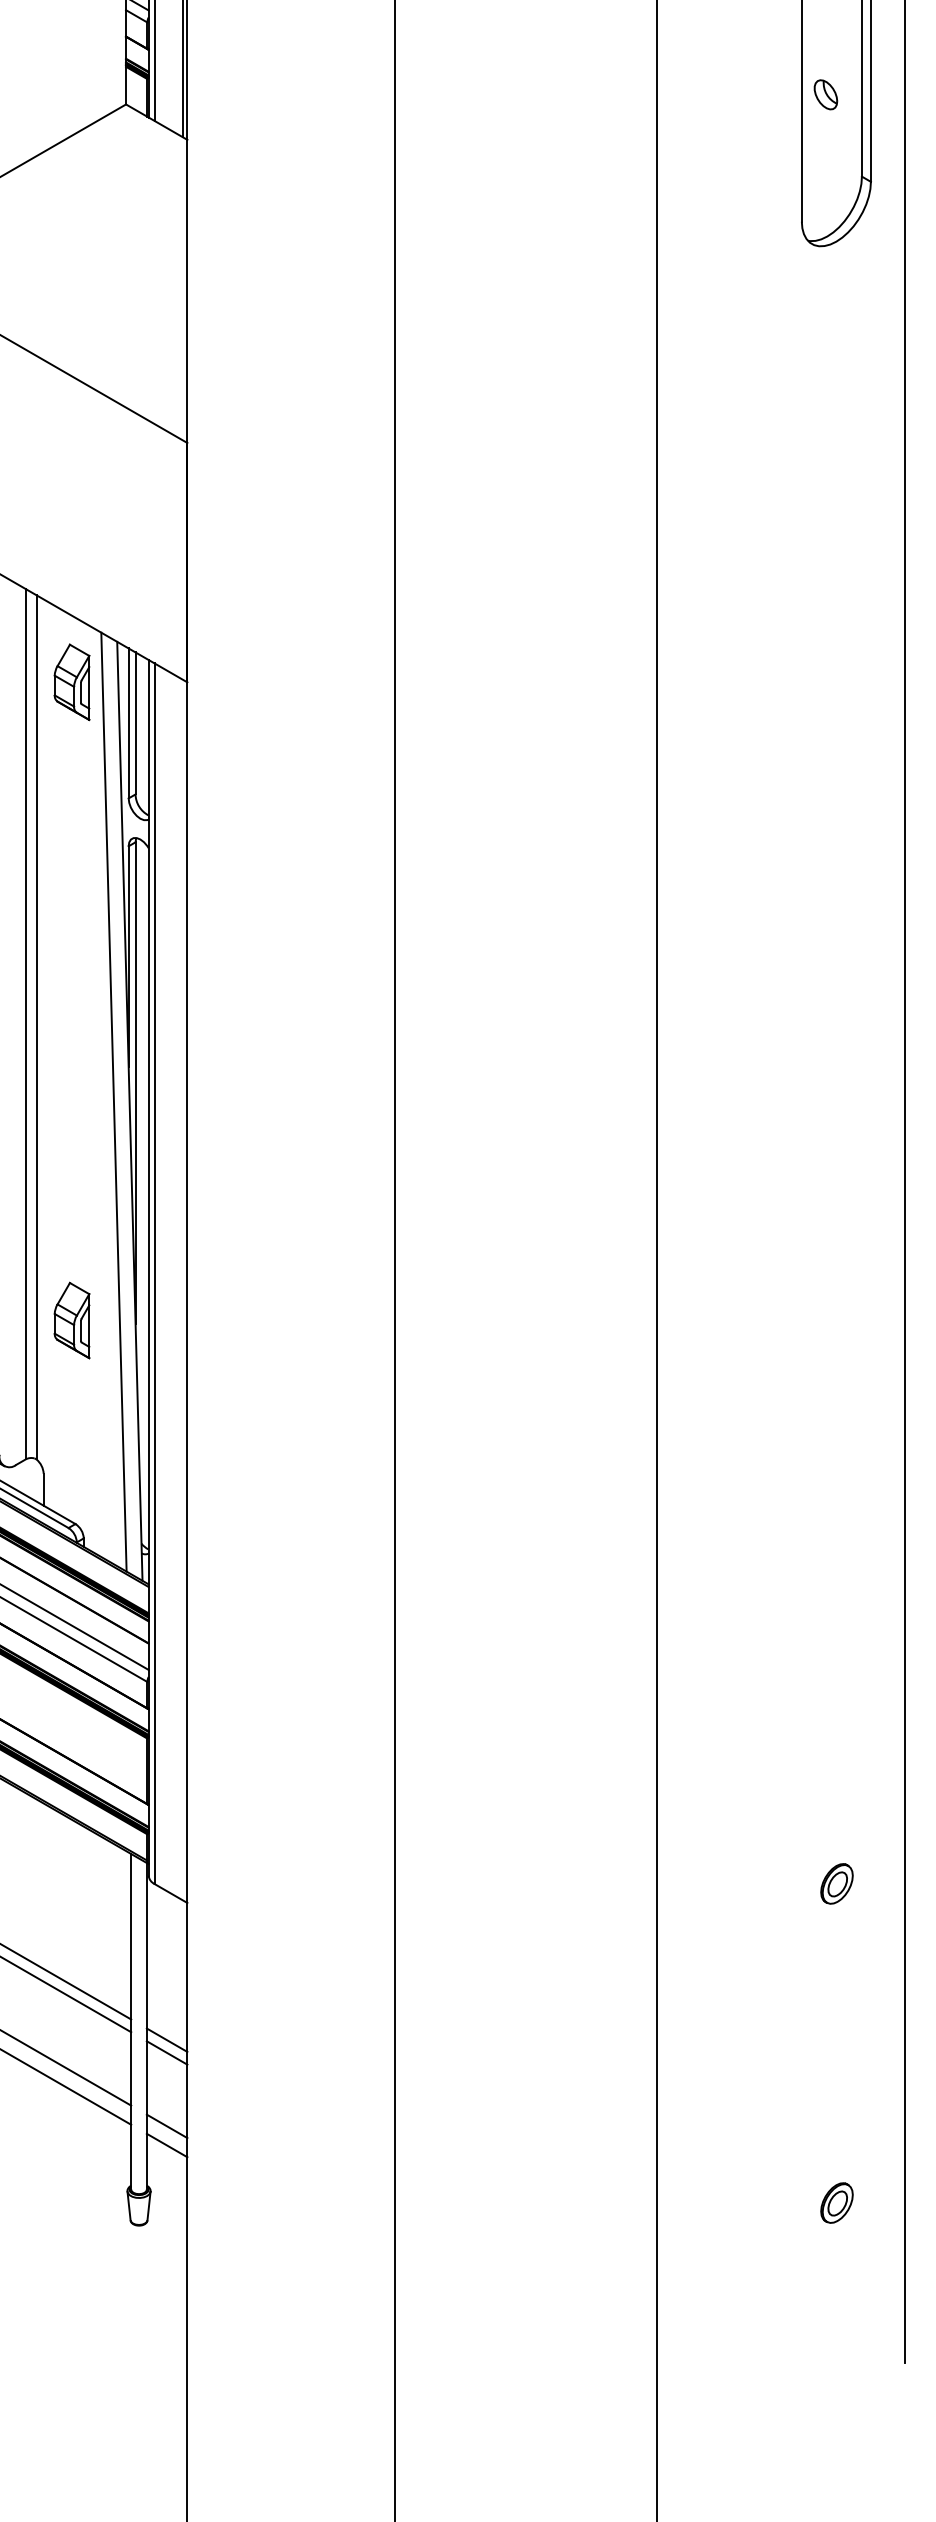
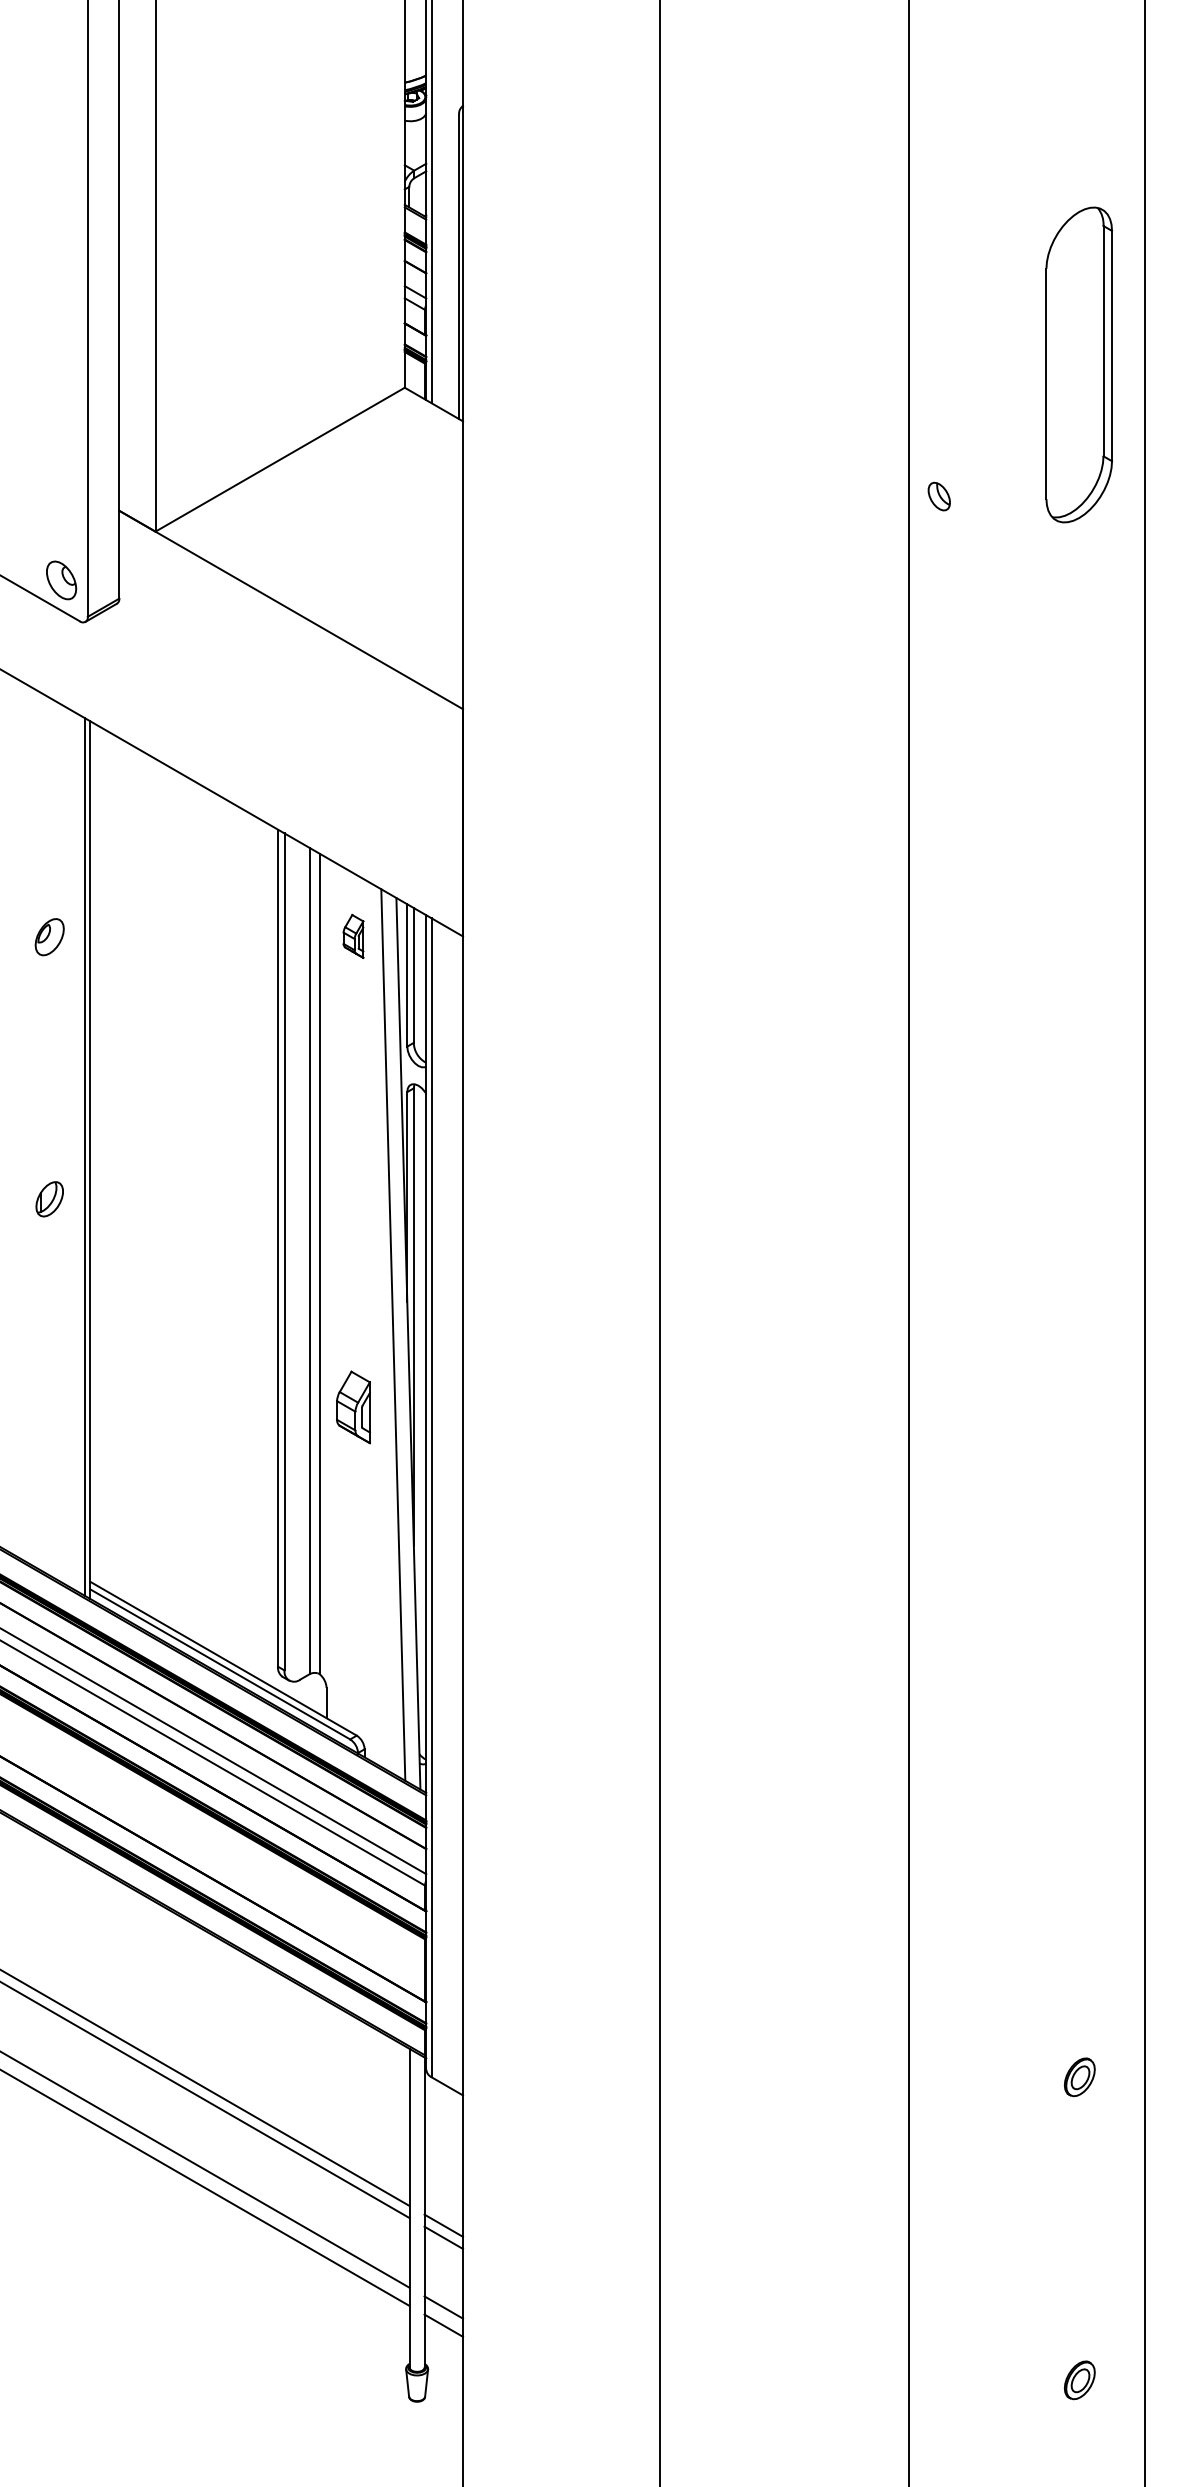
part: (825, 94) -> (938, 496), moved
part: (72, 682) -> (353, 936), size x0.6
part: (72, 1320) -> (353, 1407), moved

